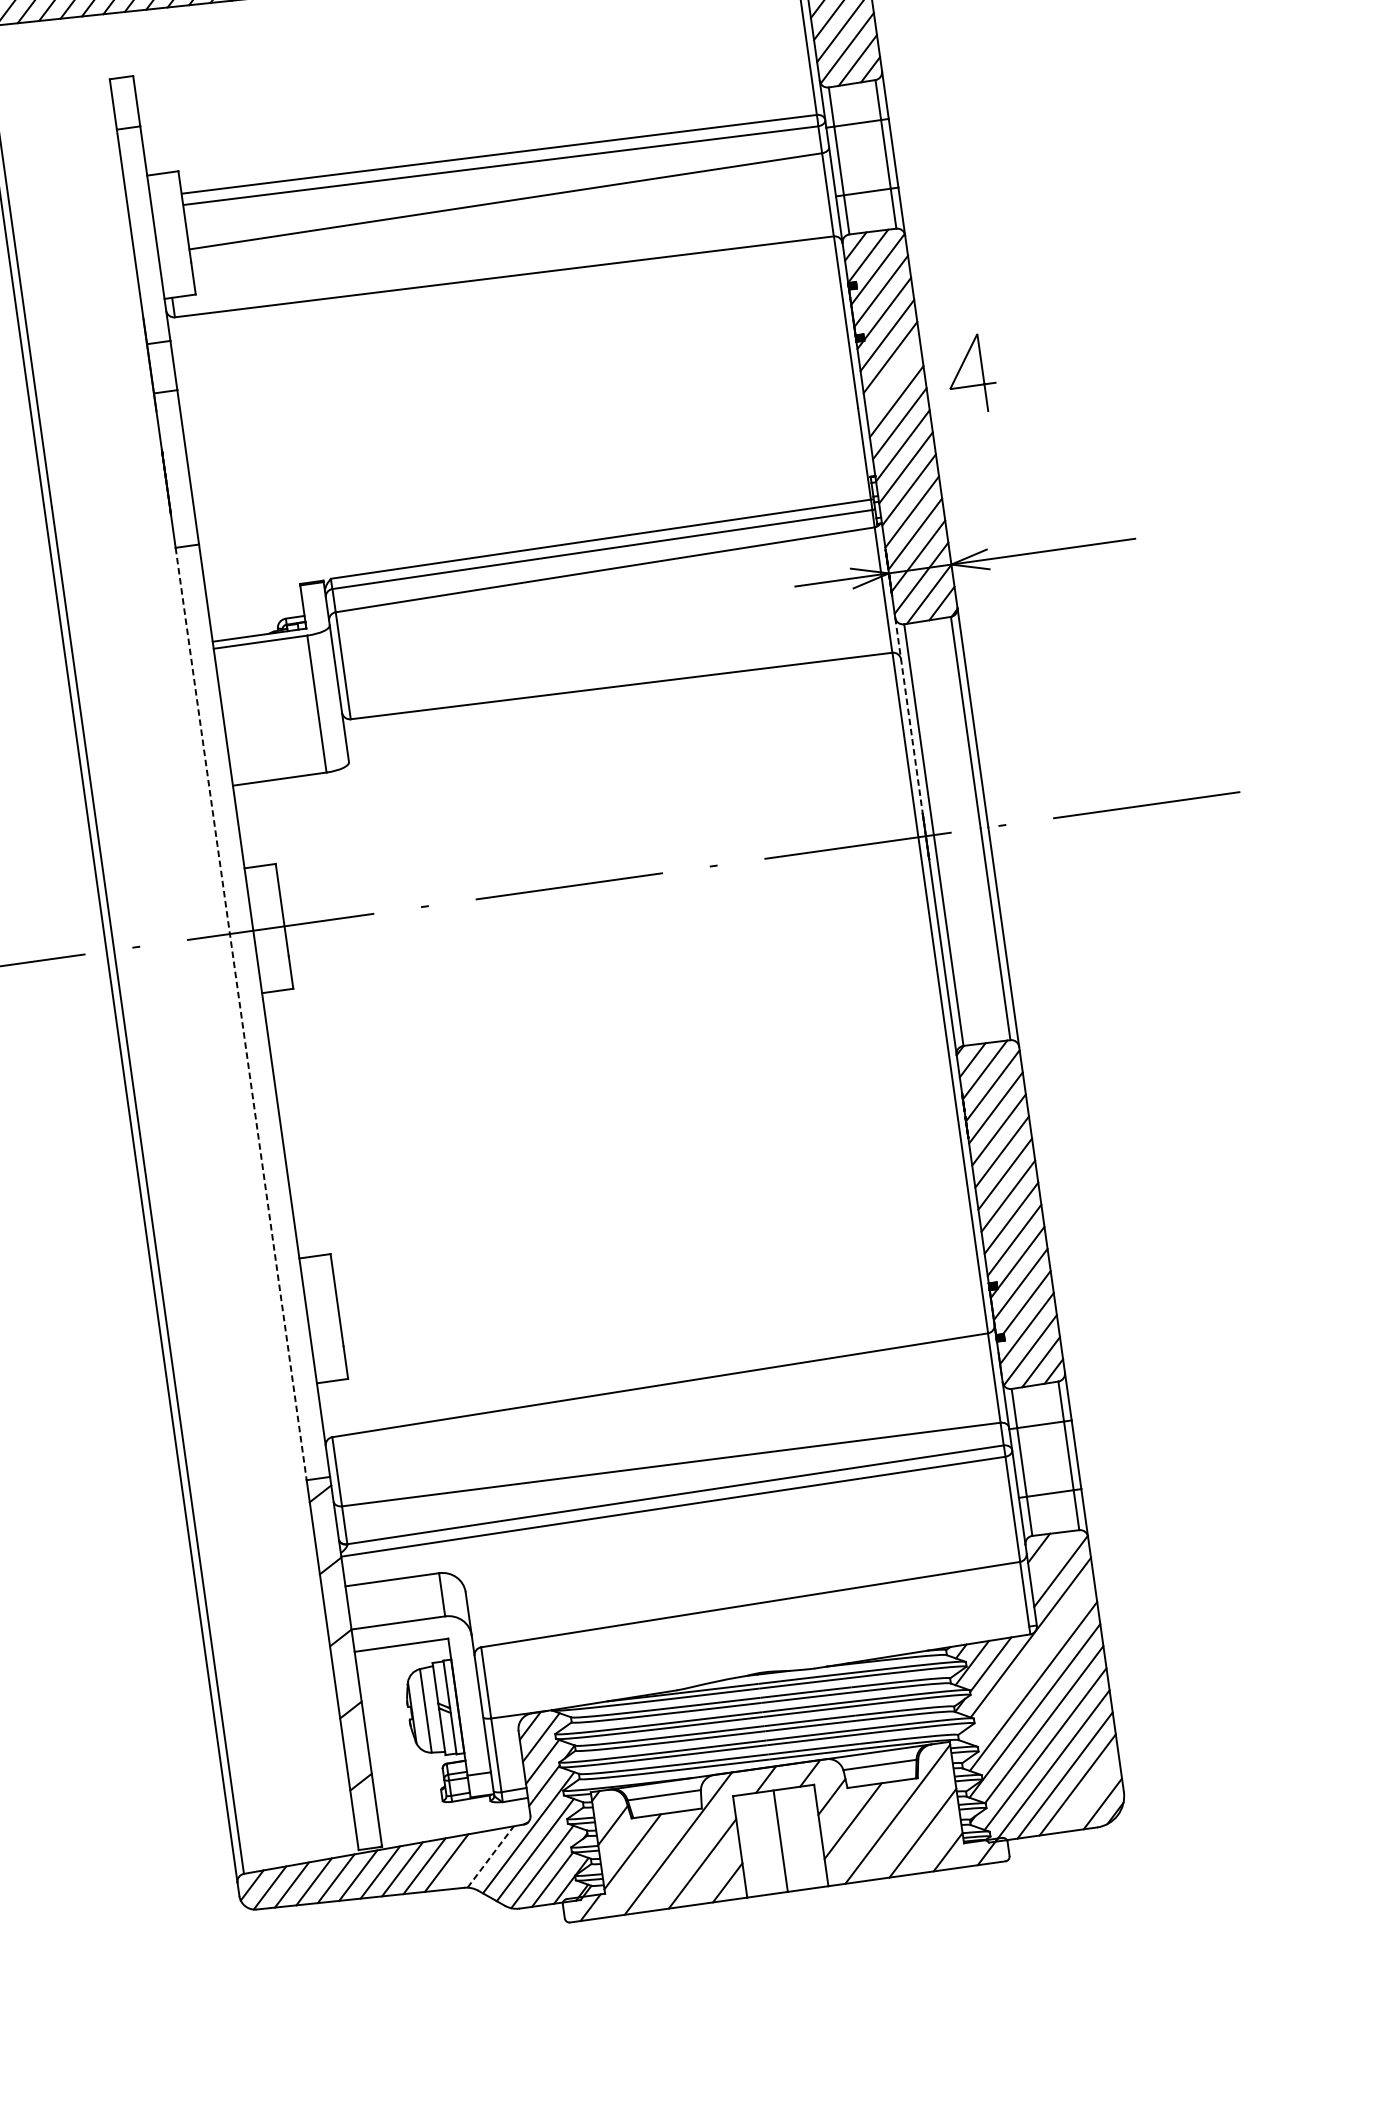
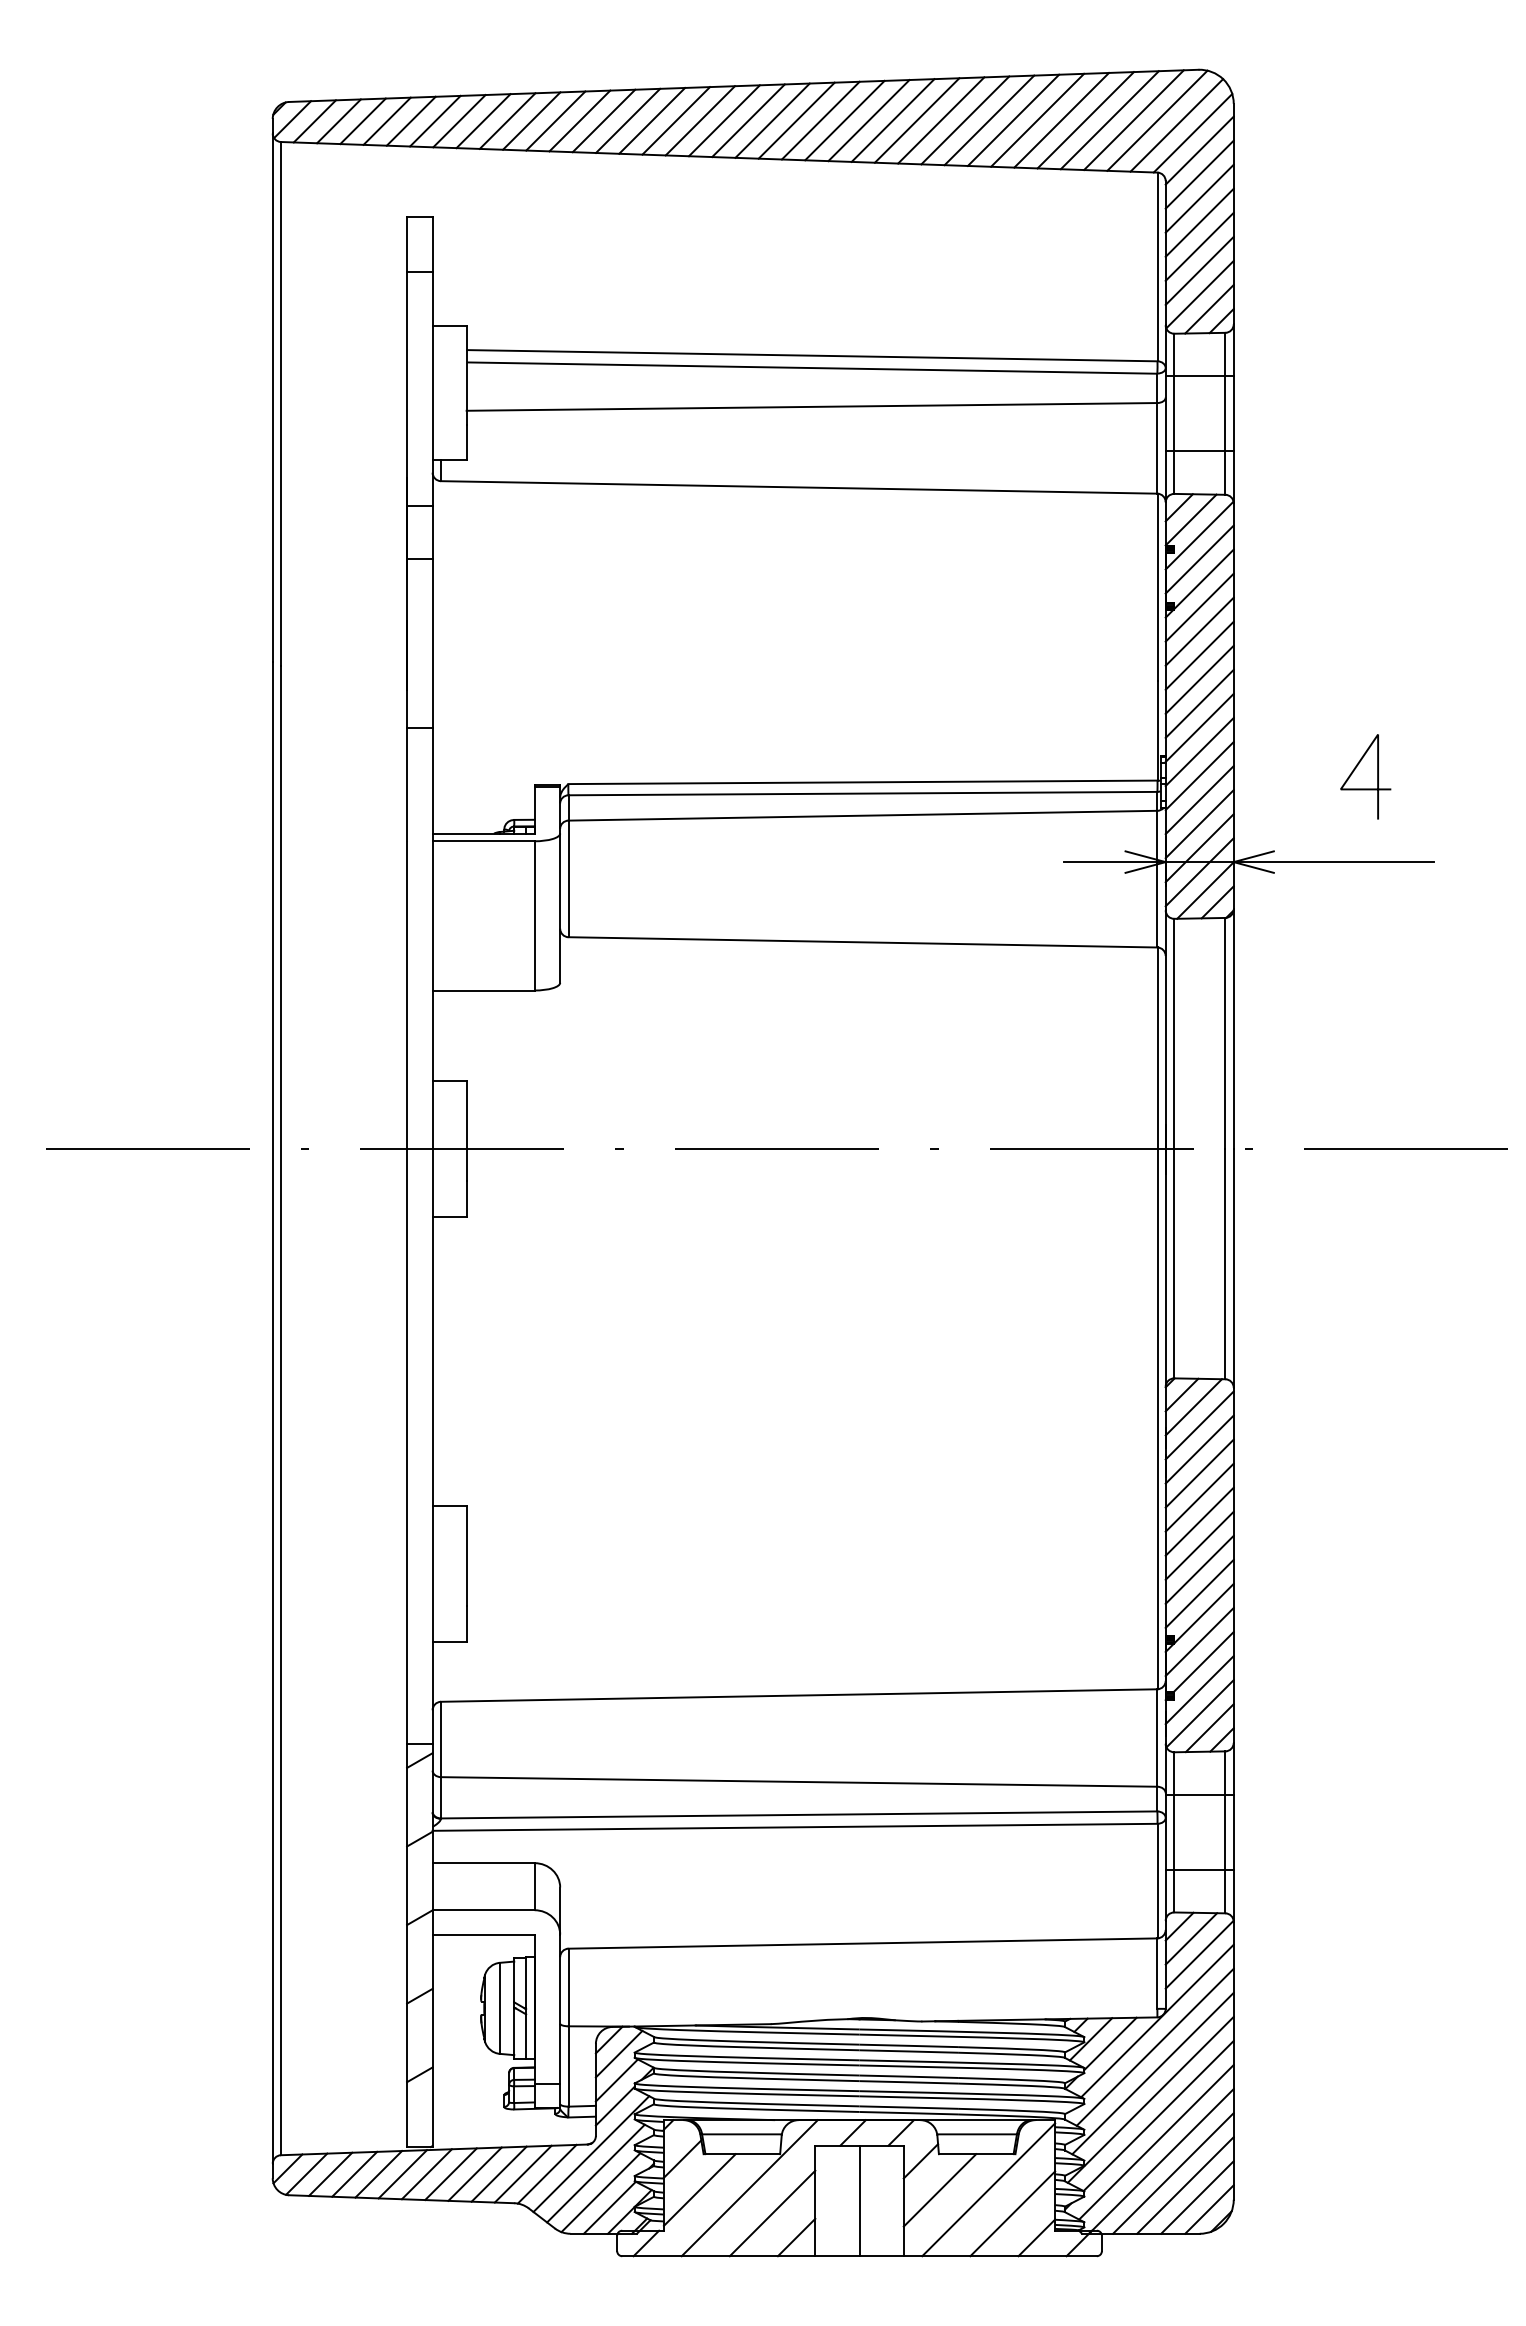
line: (982, 372) -> (1377, 776), moved
line: (893, 379) -> (1199, 655), added
line: (910, 726) -> (1165, 1028), dashed -> solid
line: (241, 1014) -> (407, 1236), dashed -> solid
line: (1051, 1557) -> (1191, 1938), added
line: (1031, 1661) -> (1154, 2046), added
line: (1090, 1794) -> (1197, 2197), added
line: (491, 1857) -> (547, 2174), dashed -> solid
line: (467, 1859) -> (522, 2173), added

